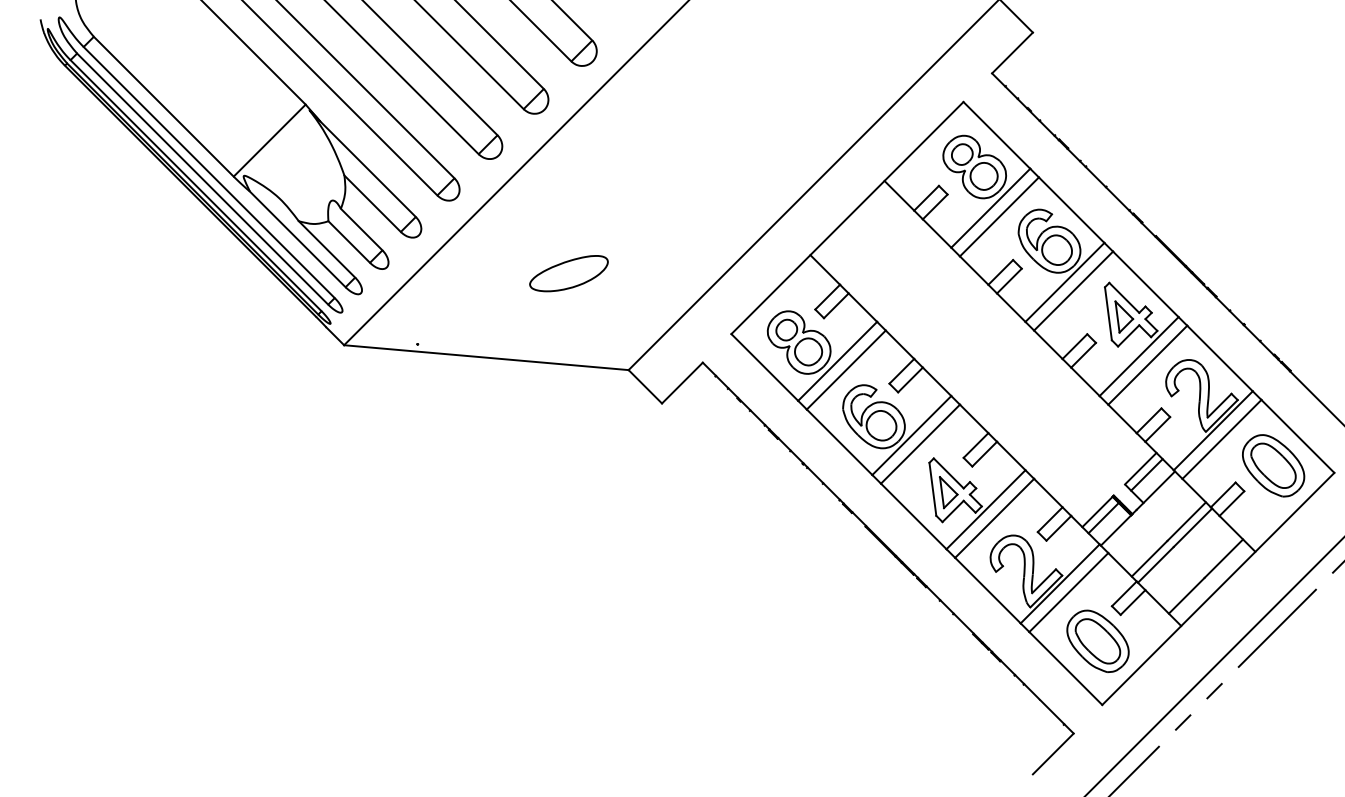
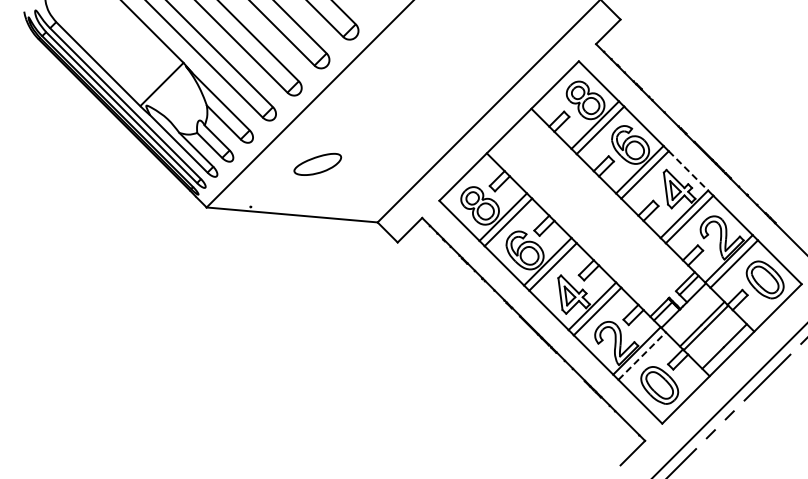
part: (568, 272) -> (317, 163), moved
line: (1145, 283) -> (688, 170), solid -> dashed
line: (1069, 593) -> (642, 356), solid -> dashed

